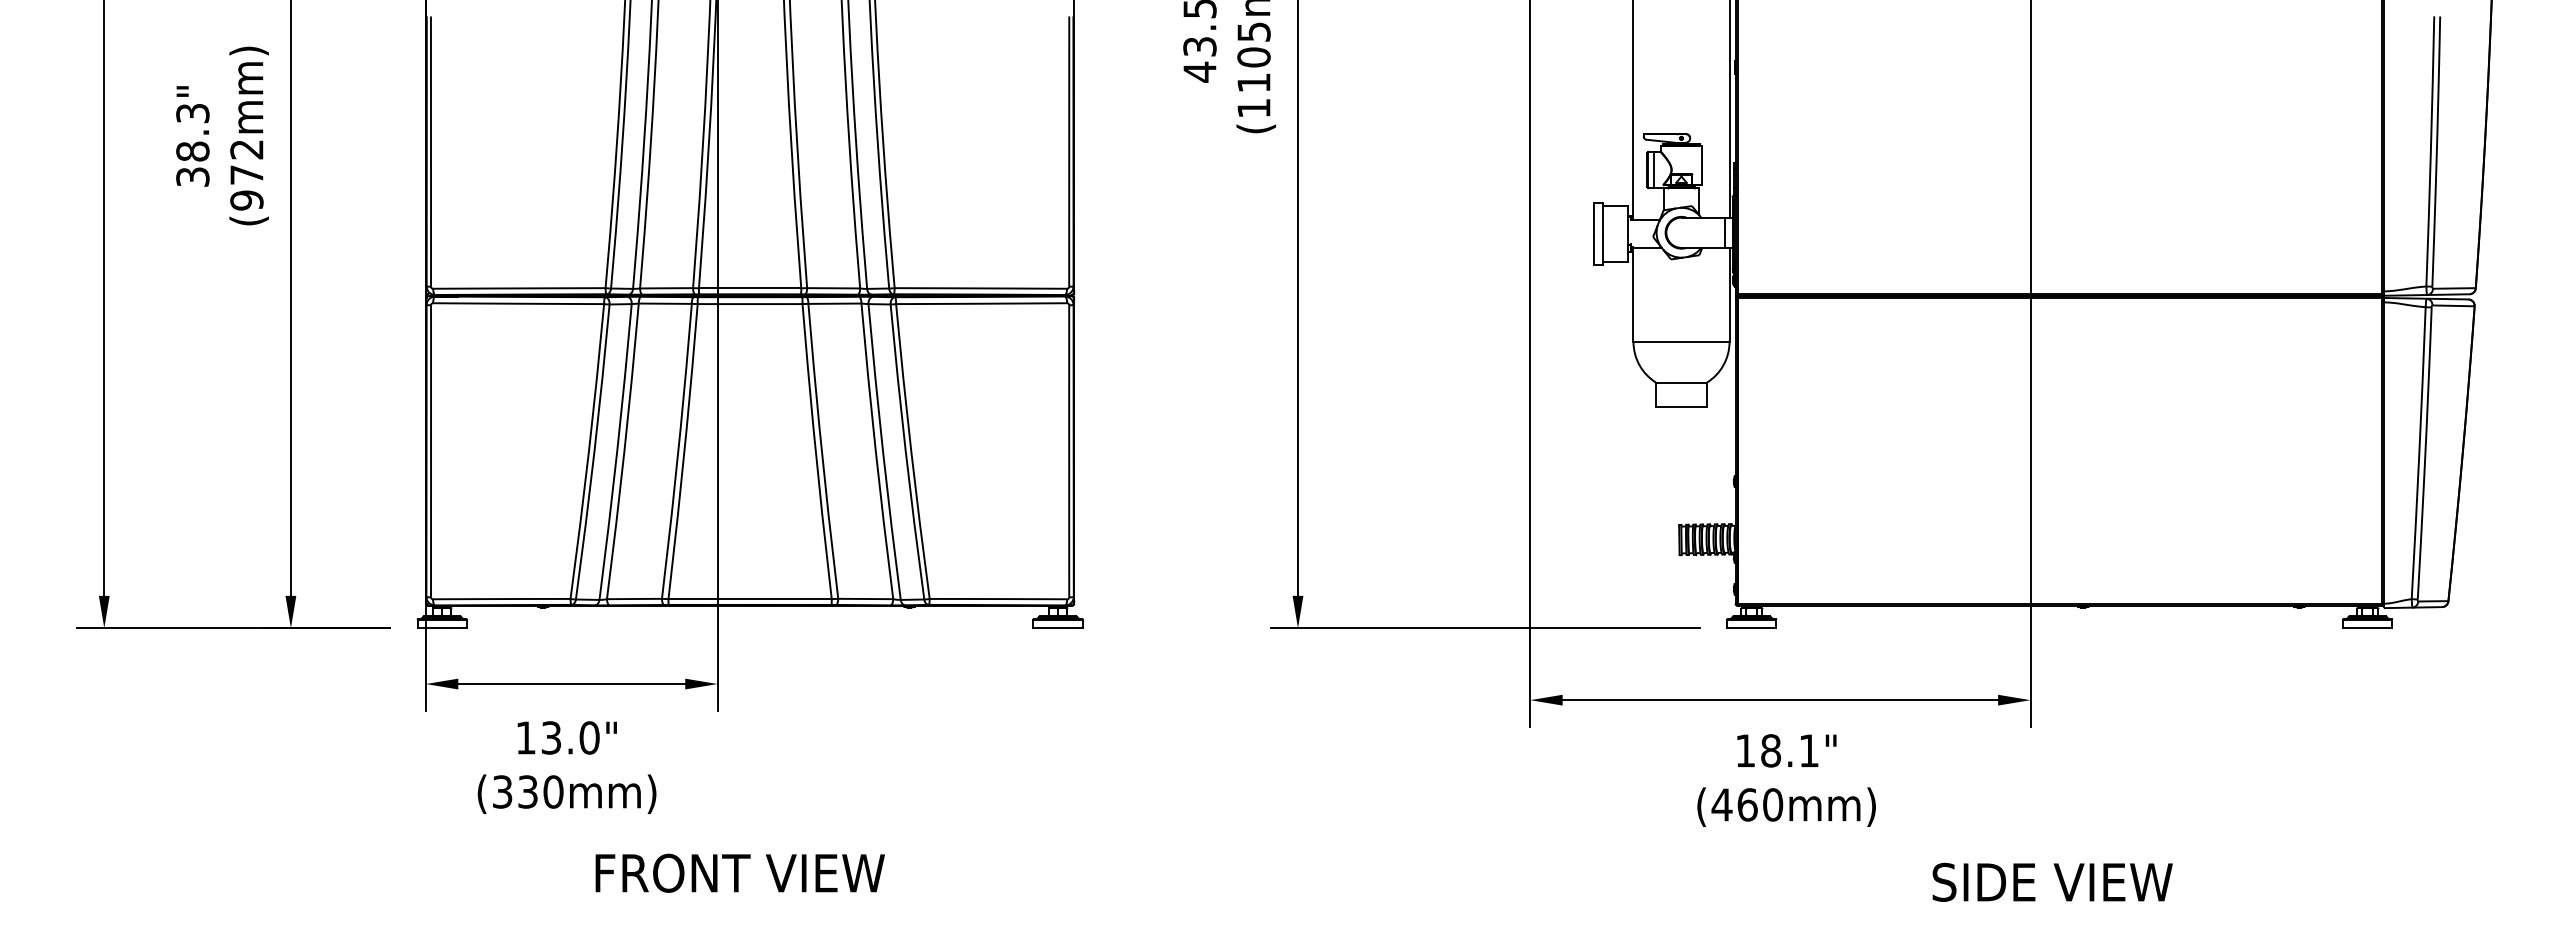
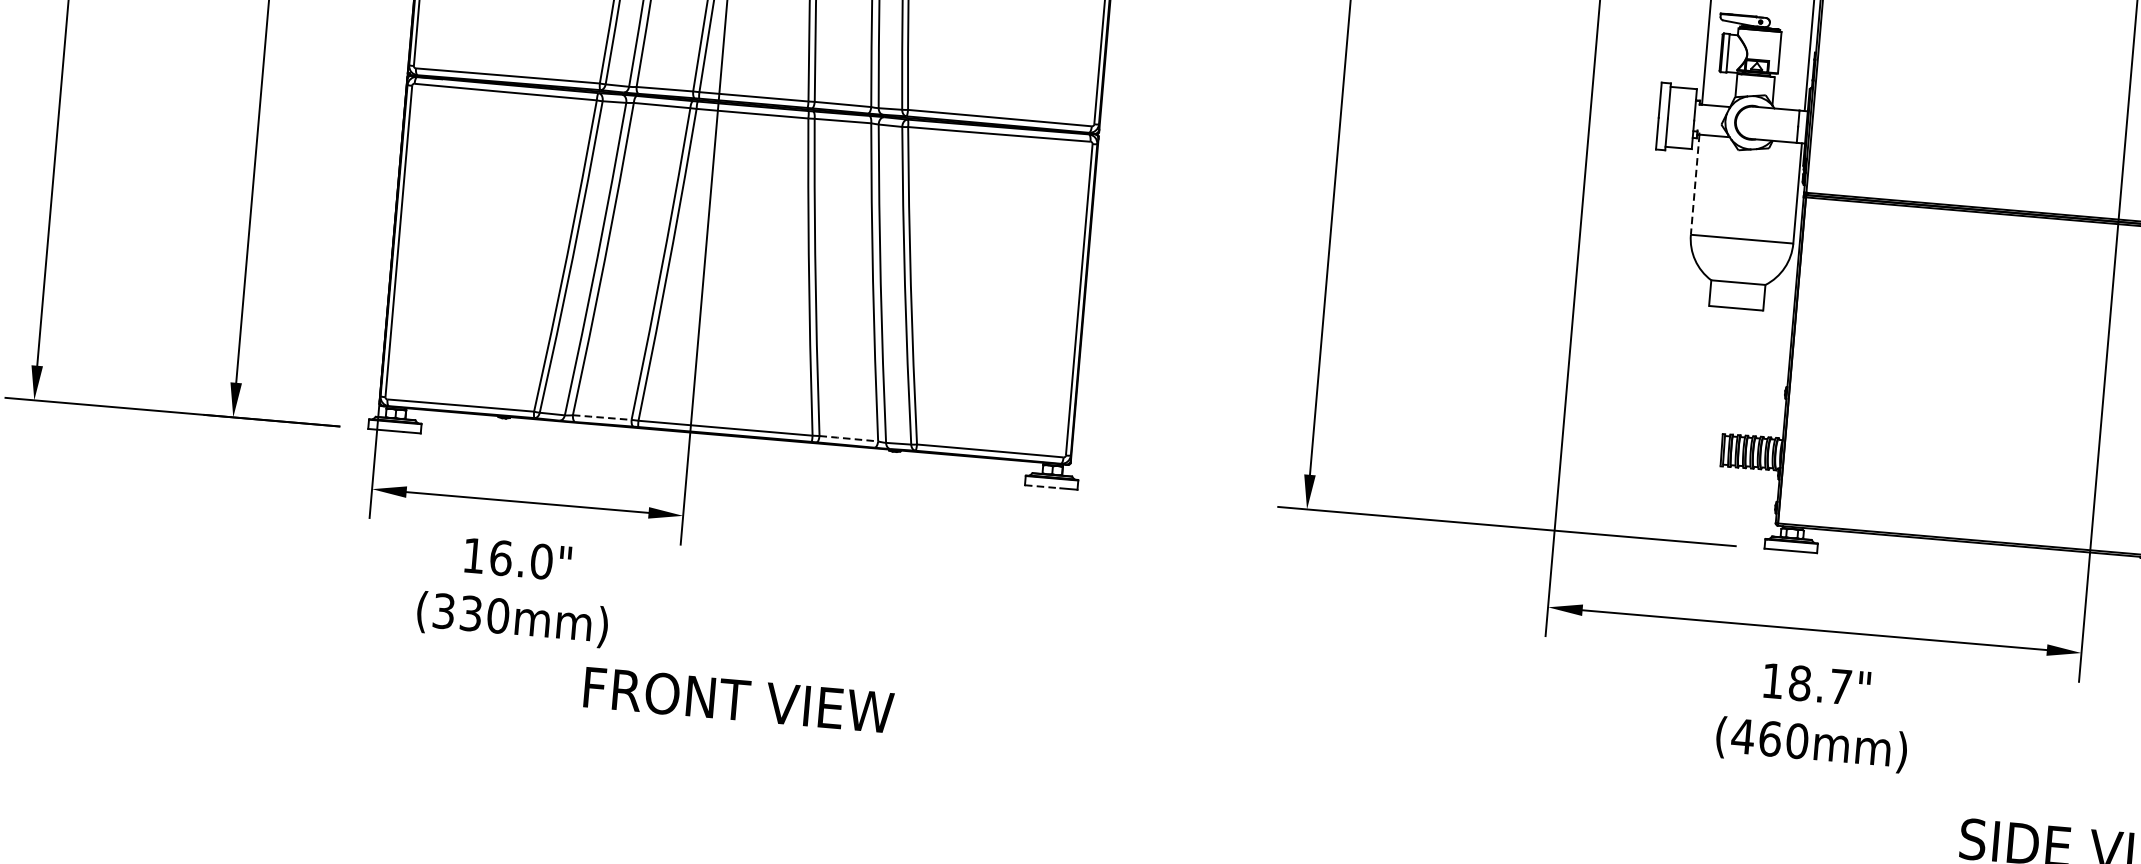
line: (1633, 294) -> (1695, 184), solid -> dashed
line: (634, 599) -> (602, 418), solid -> dashed
line: (865, 599) -> (848, 439), solid -> dashed
line: (1050, 628) -> (1043, 487), solid -> dashed
text: (551, 737) -> (501, 557), 13.0" -> 16.0"
text: (1808, 750) -> (1840, 686), 18.1" -> 18.7"
text: (739, 872) -> (738, 699), moved

